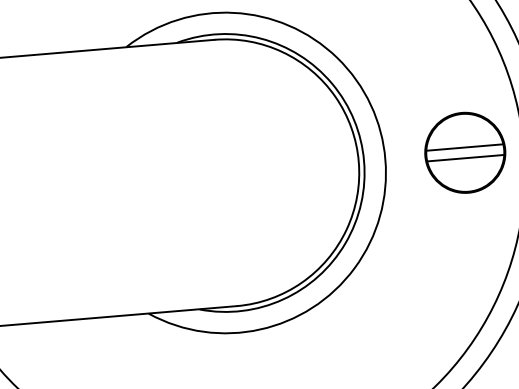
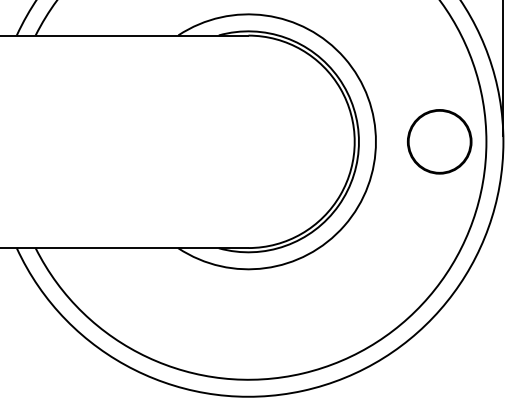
line: (464, 147) -> (439, 137), removed
line: (465, 158) -> (439, 146), removed

